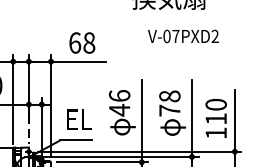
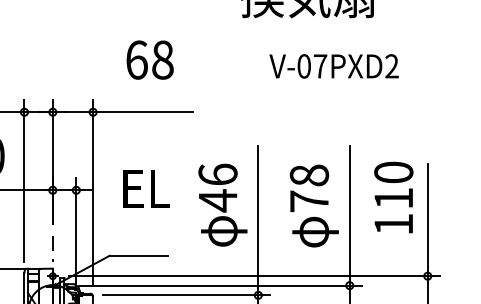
text: (82, 42) -> (150, 59), moved
text: (215, 118) -> (392, 197), moved
text: (79, 119) -> (146, 188), moved

